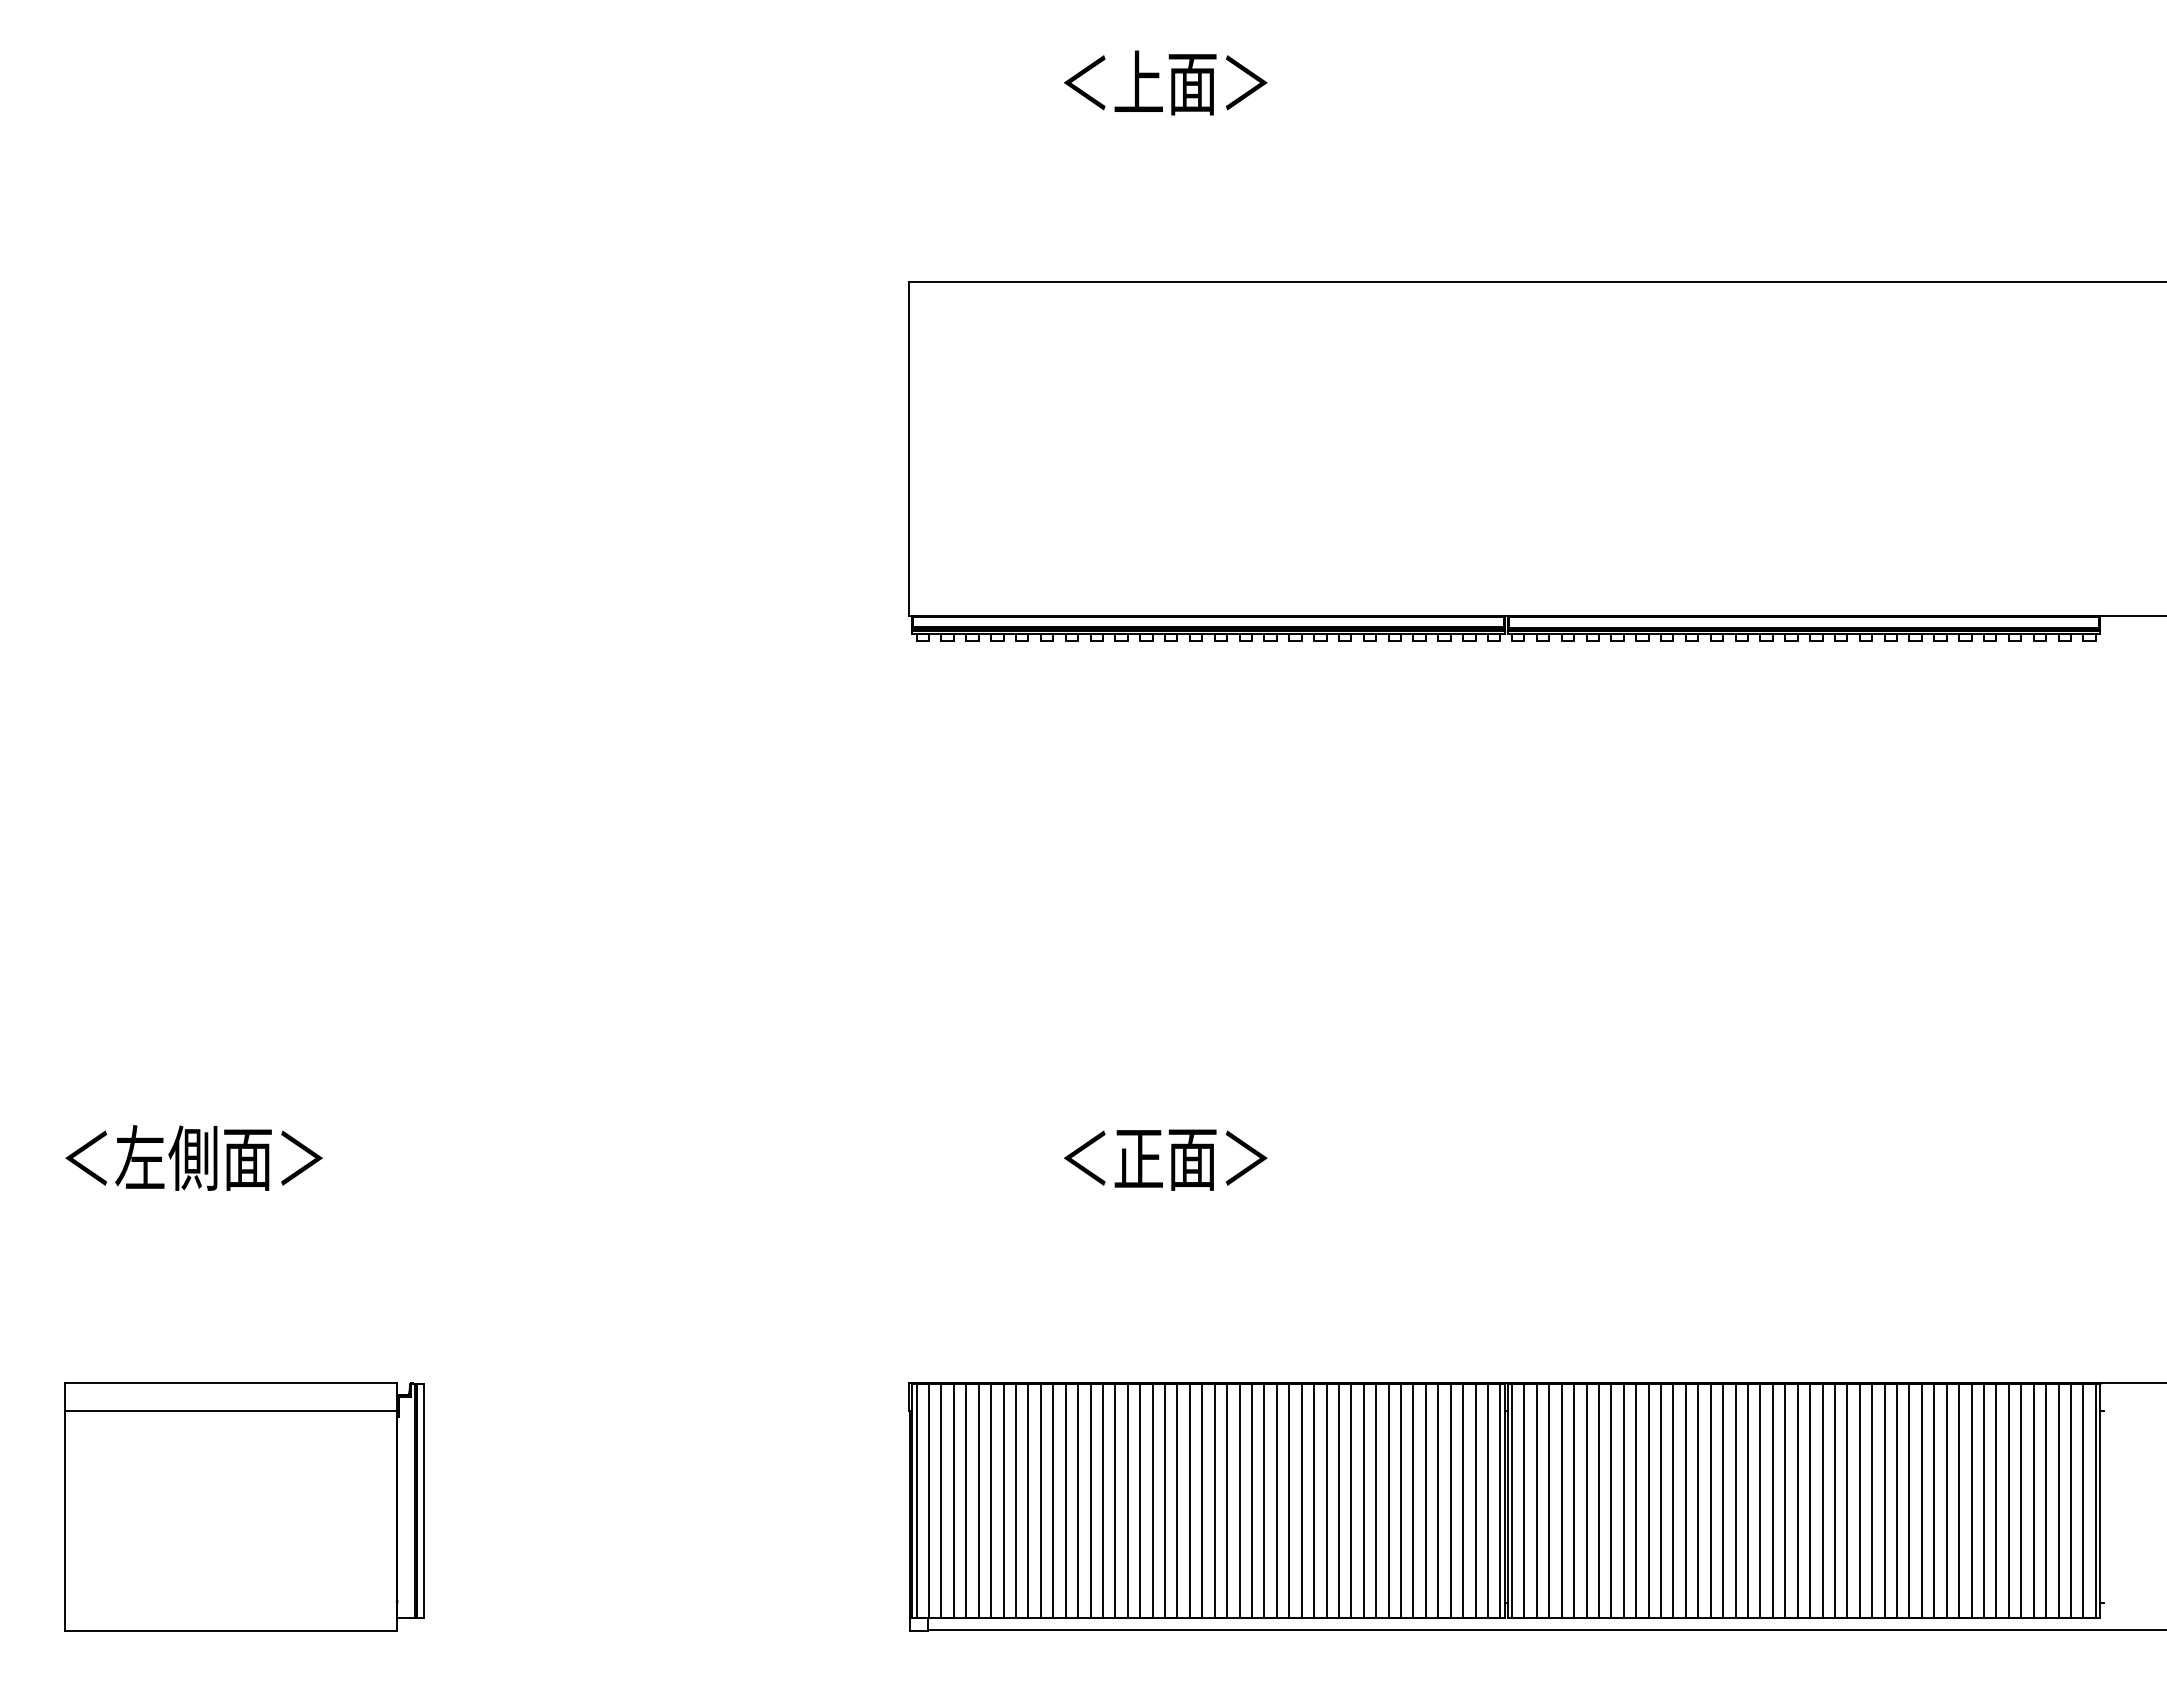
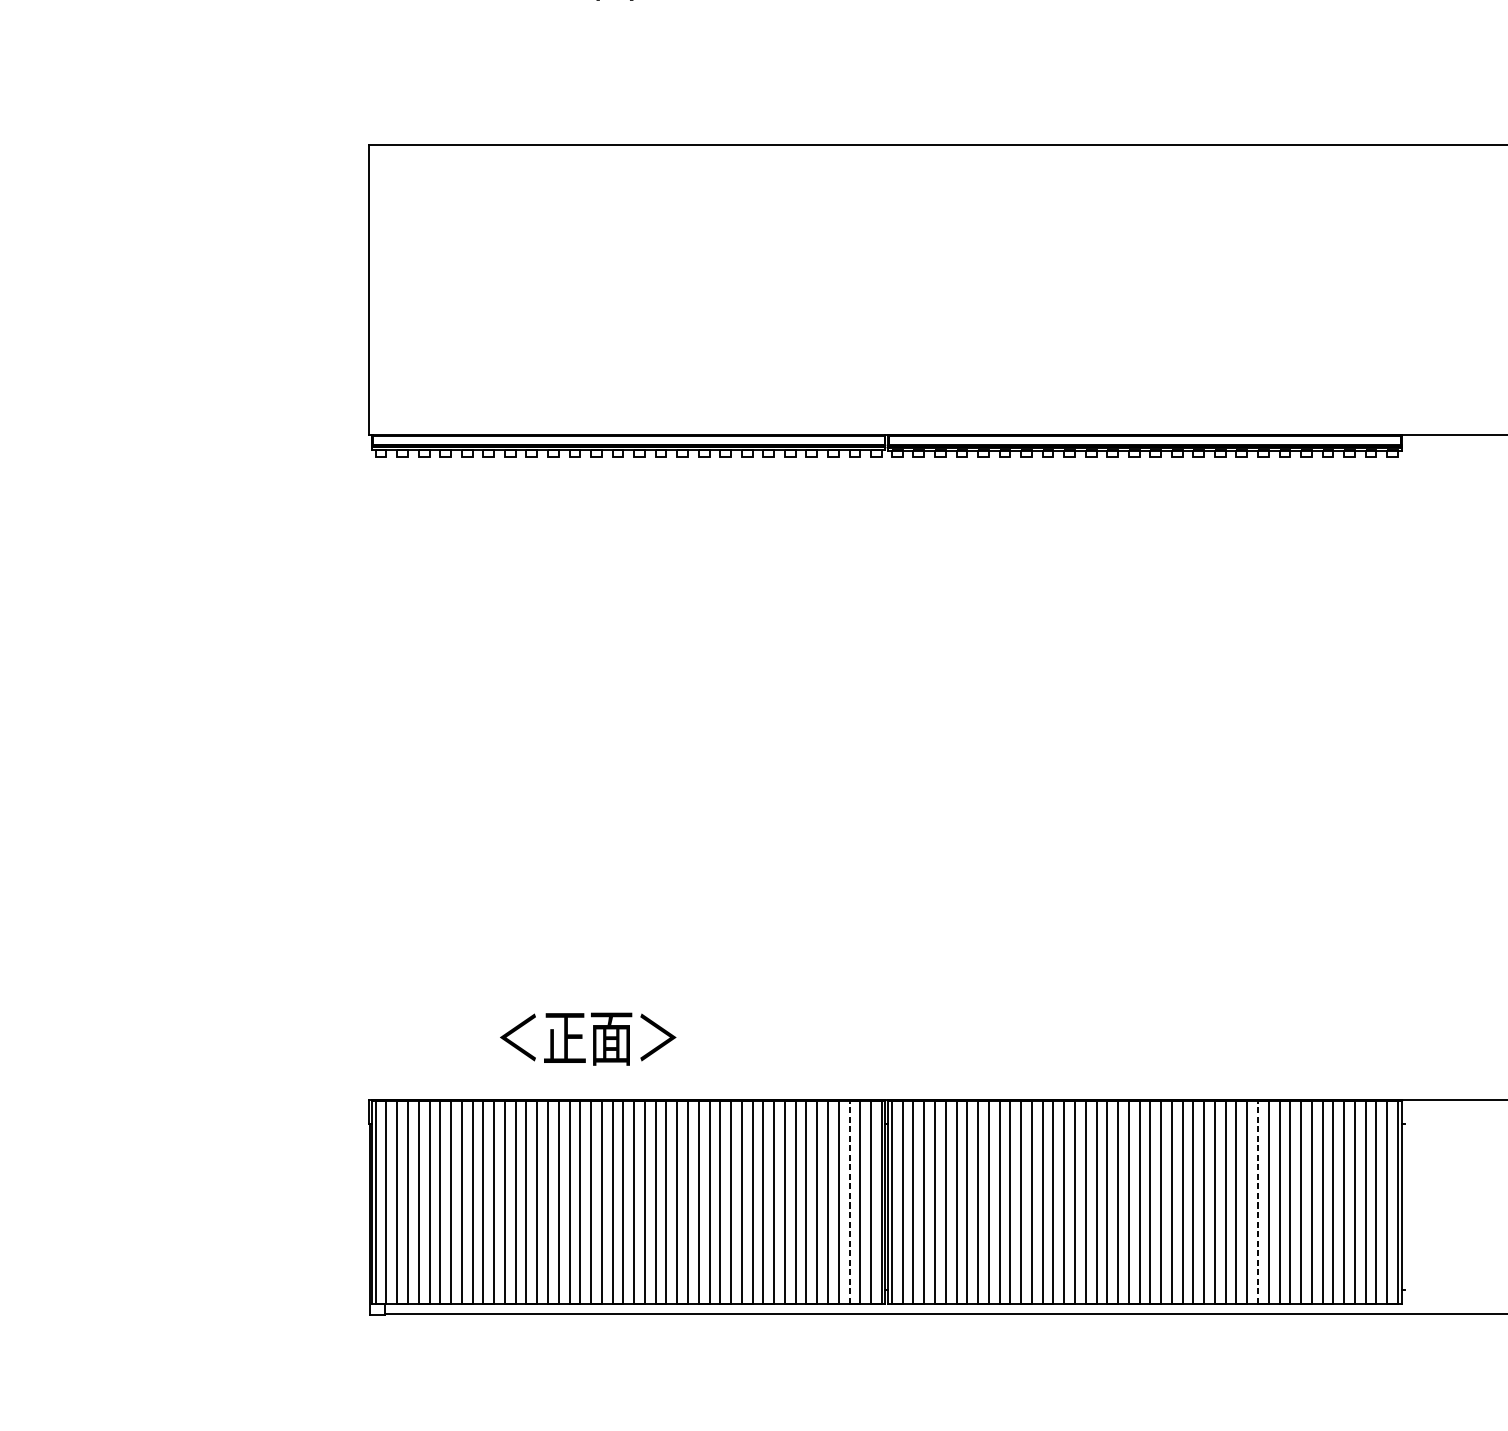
text: (1165, 1159) -> (588, 1038), moved
line: (1463, 1500) -> (849, 1201), solid -> dashed
line: (1934, 1500) -> (1258, 1201), solid -> dashed

